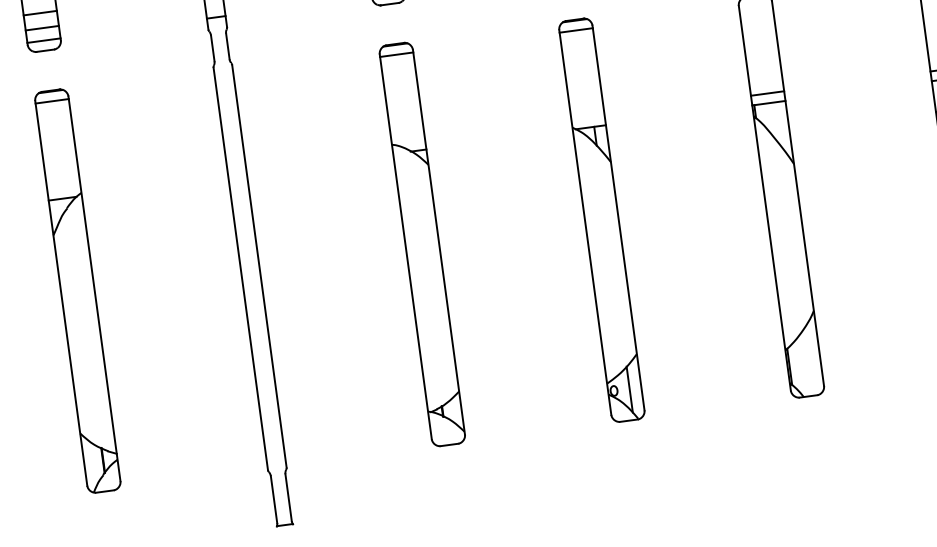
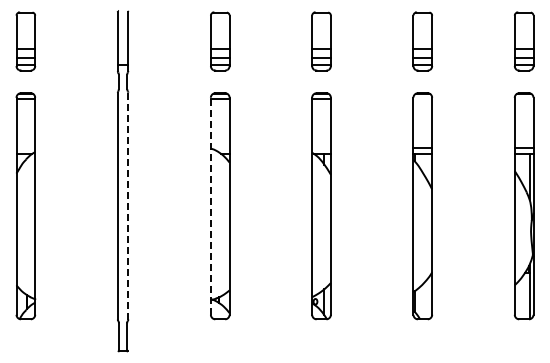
line: (405, 247) -> (210, 206), solid -> dashed
line: (259, 266) -> (128, 206), solid -> dashed

